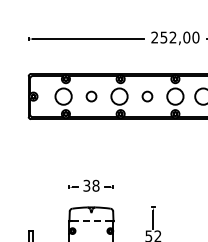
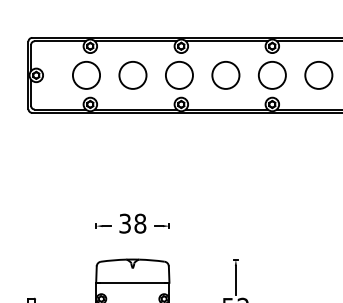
circle: (91, 96) -> (132, 75), size x1.67
circle: (147, 96) -> (225, 75), size x1.67
line: (91, 221) -> (132, 283), dashed -> solid

